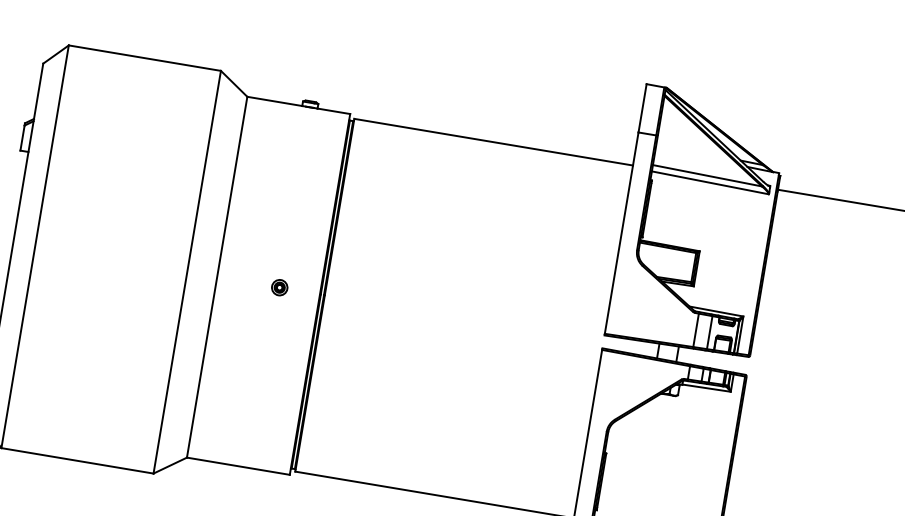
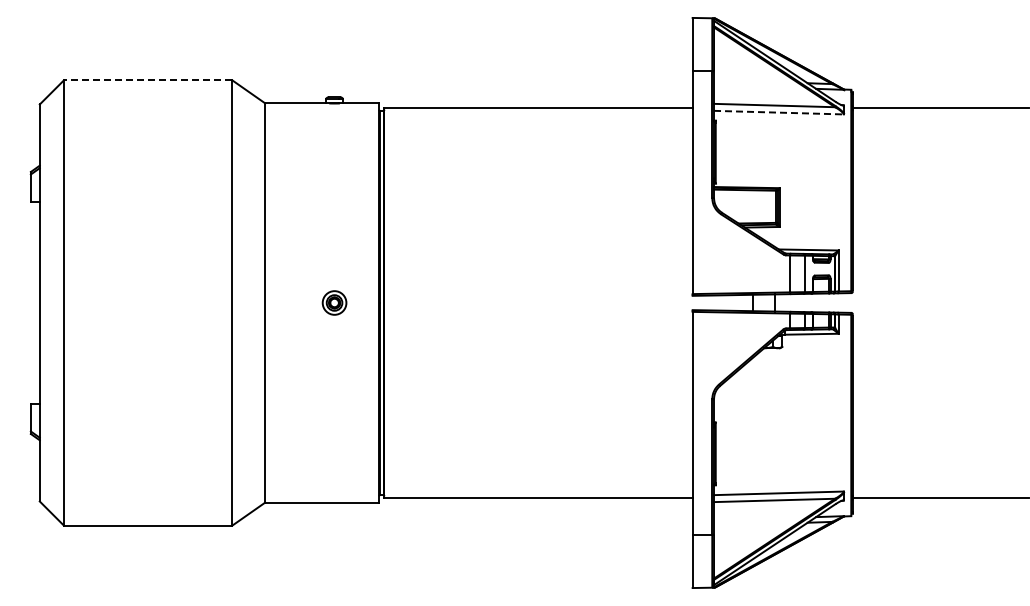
line: (144, 58) -> (147, 80), solid -> dashed
line: (709, 182) -> (778, 112), solid -> dashed
part: (279, 287) -> (334, 302), size x1.4

